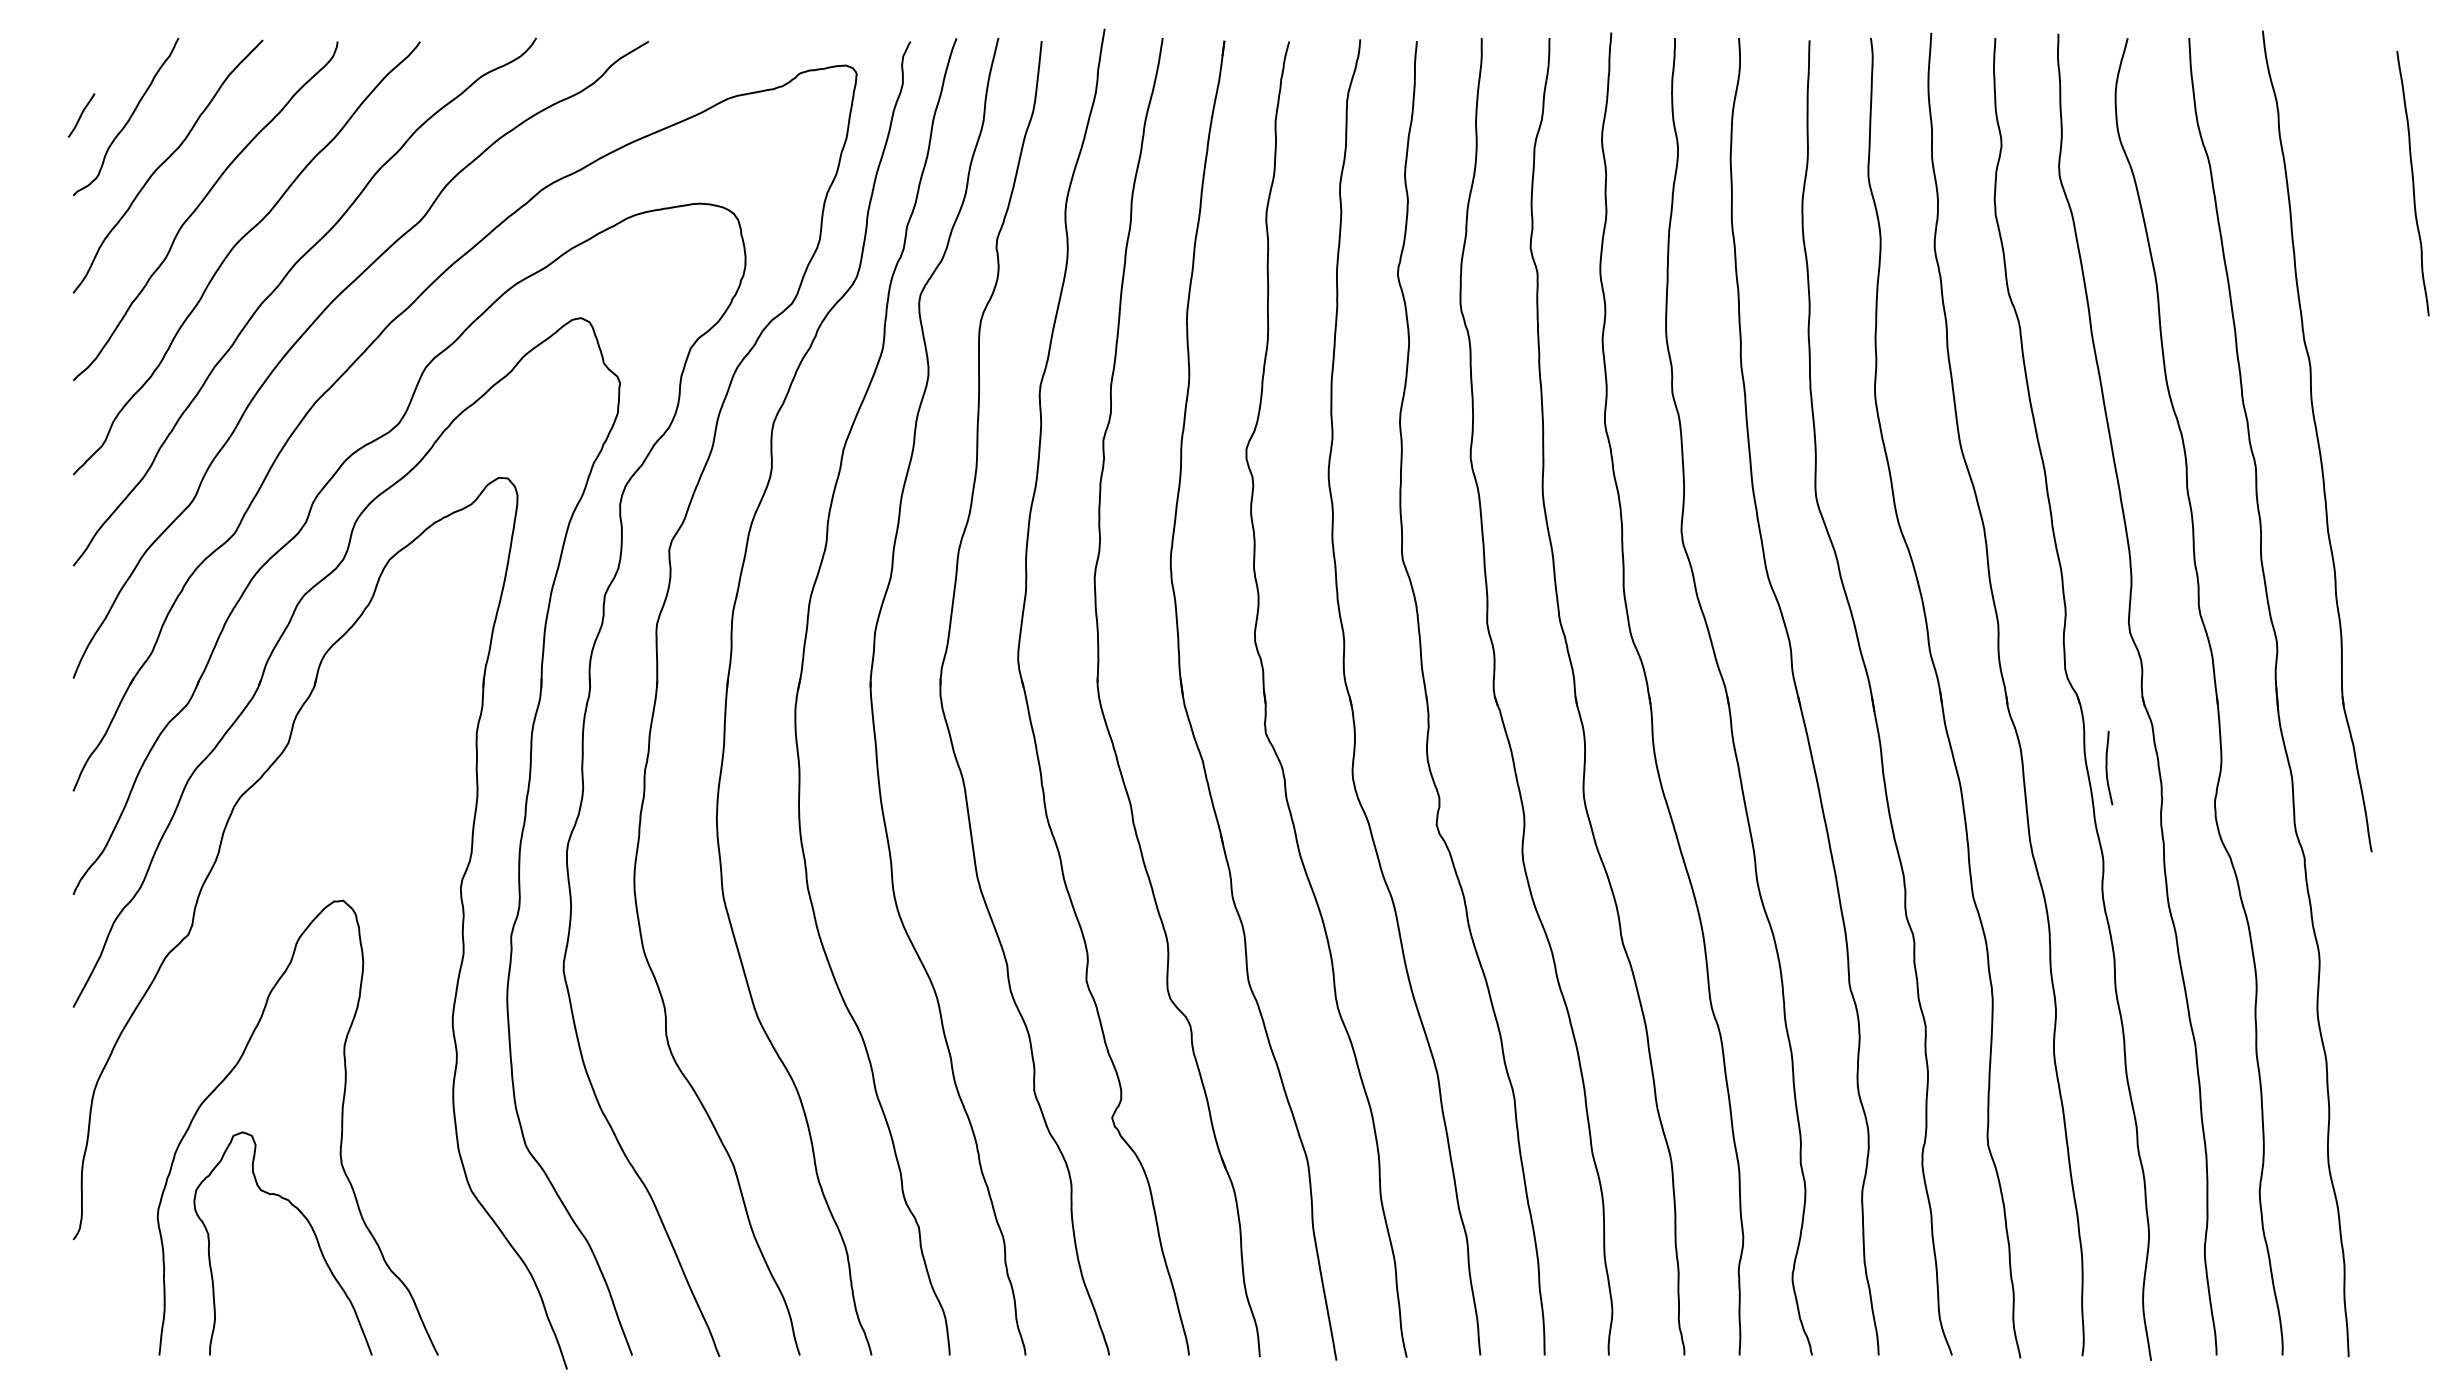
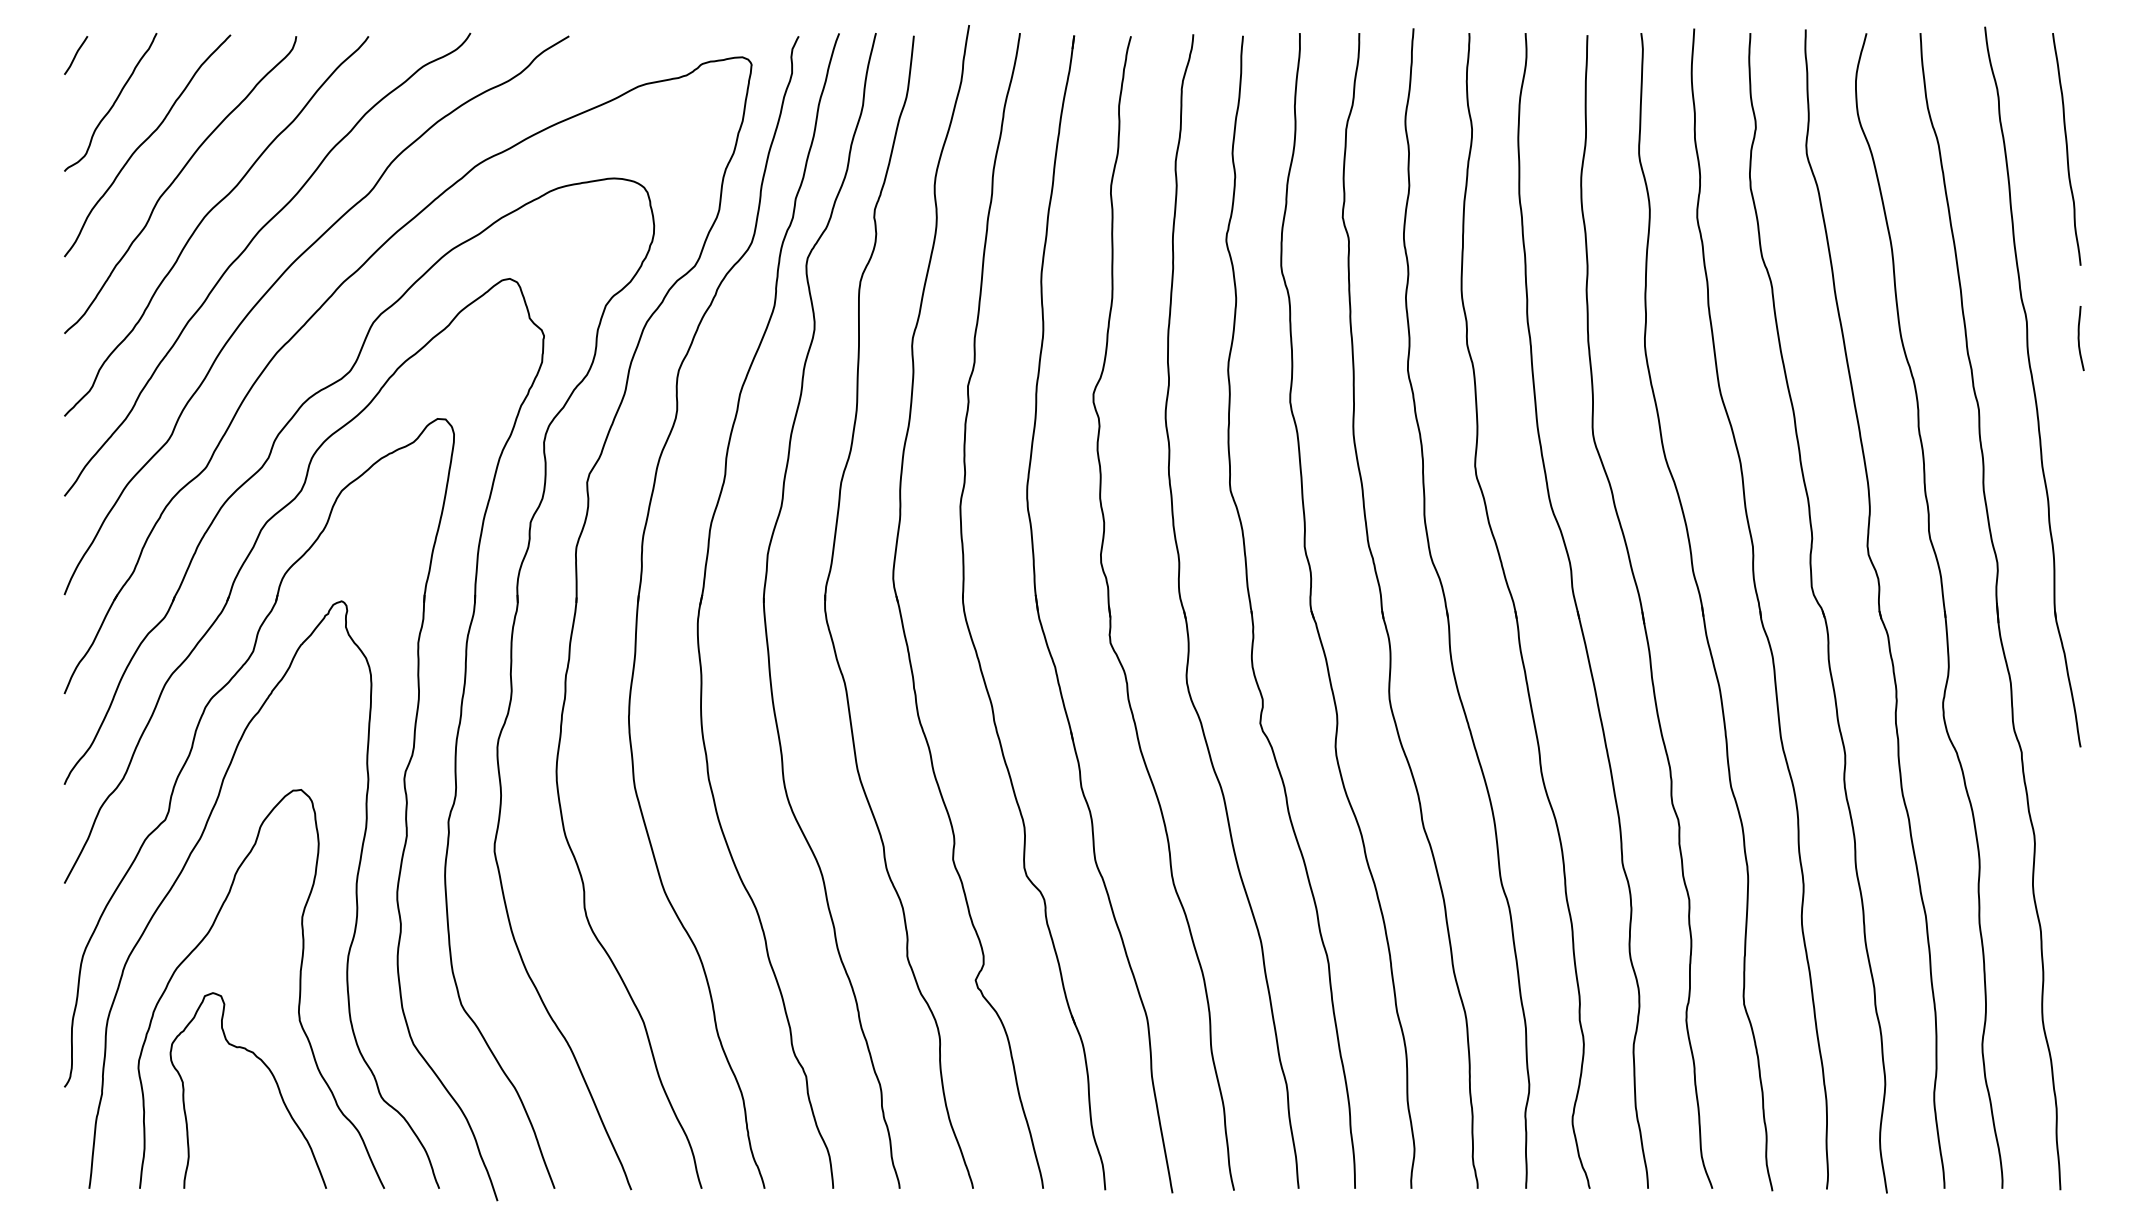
curve: (81, 115) -> (76, 55), moved
curve: (2412, 183) -> (2066, 149), moved
curve: (2107, 768) -> (2079, 338), moved
curve: (220, 970) -> (193, 851), added

